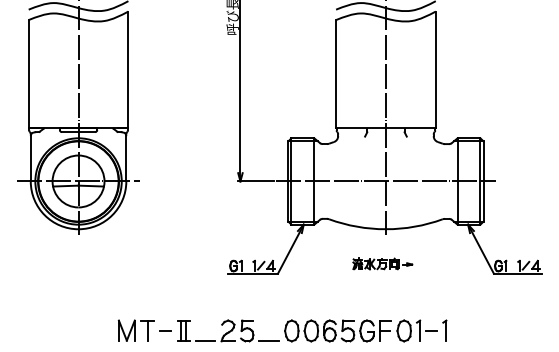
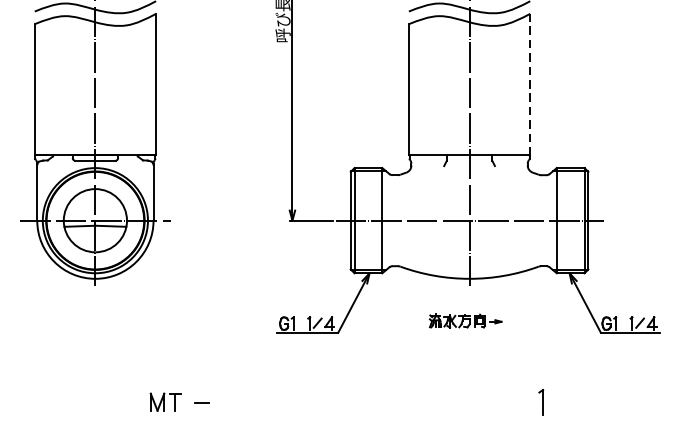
line: (435, 69) -> (529, 84), solid -> dashed
part: (135, 330) -> (164, 402), size x0.7
part: (307, 330) -> (374, 402), removed

